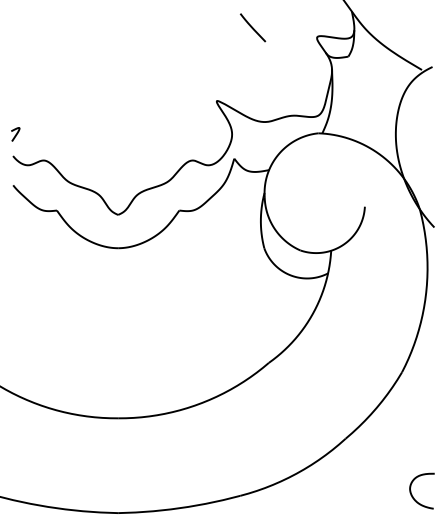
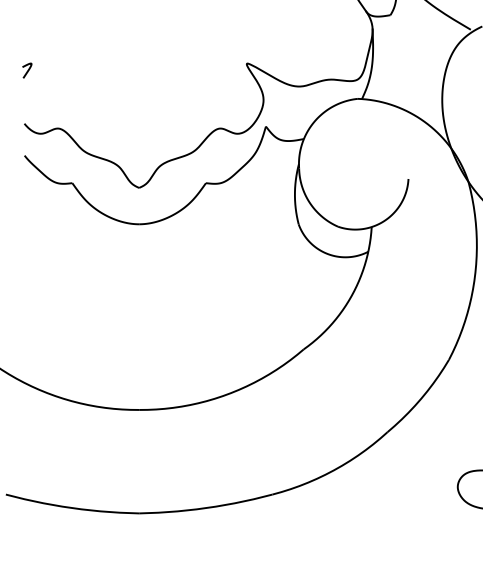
curve: (15, 134) -> (27, 70), moved

